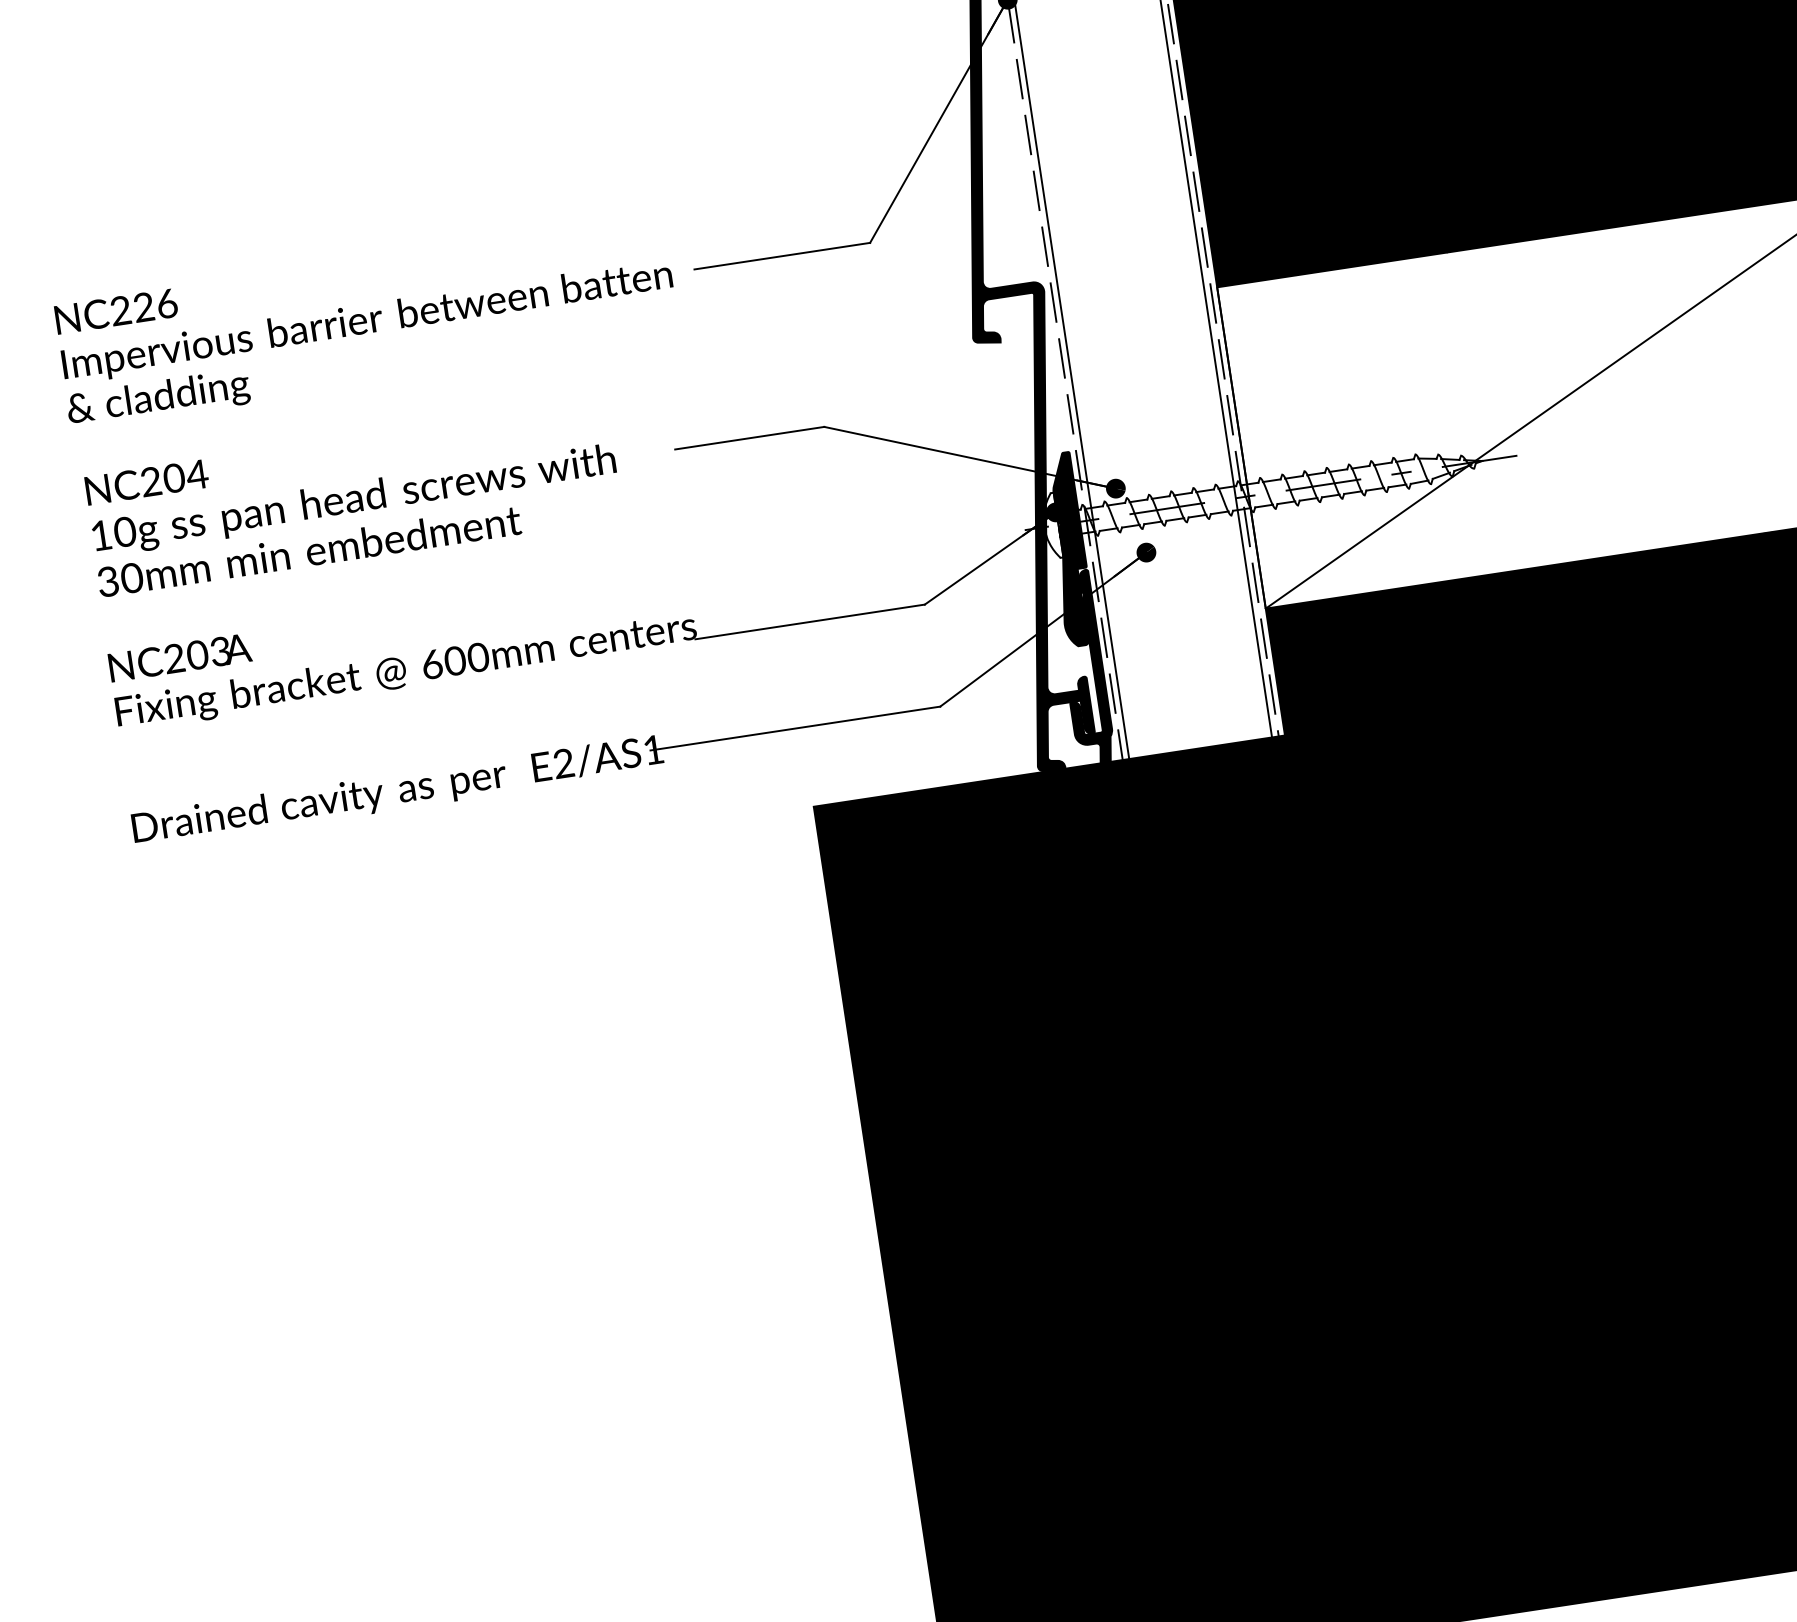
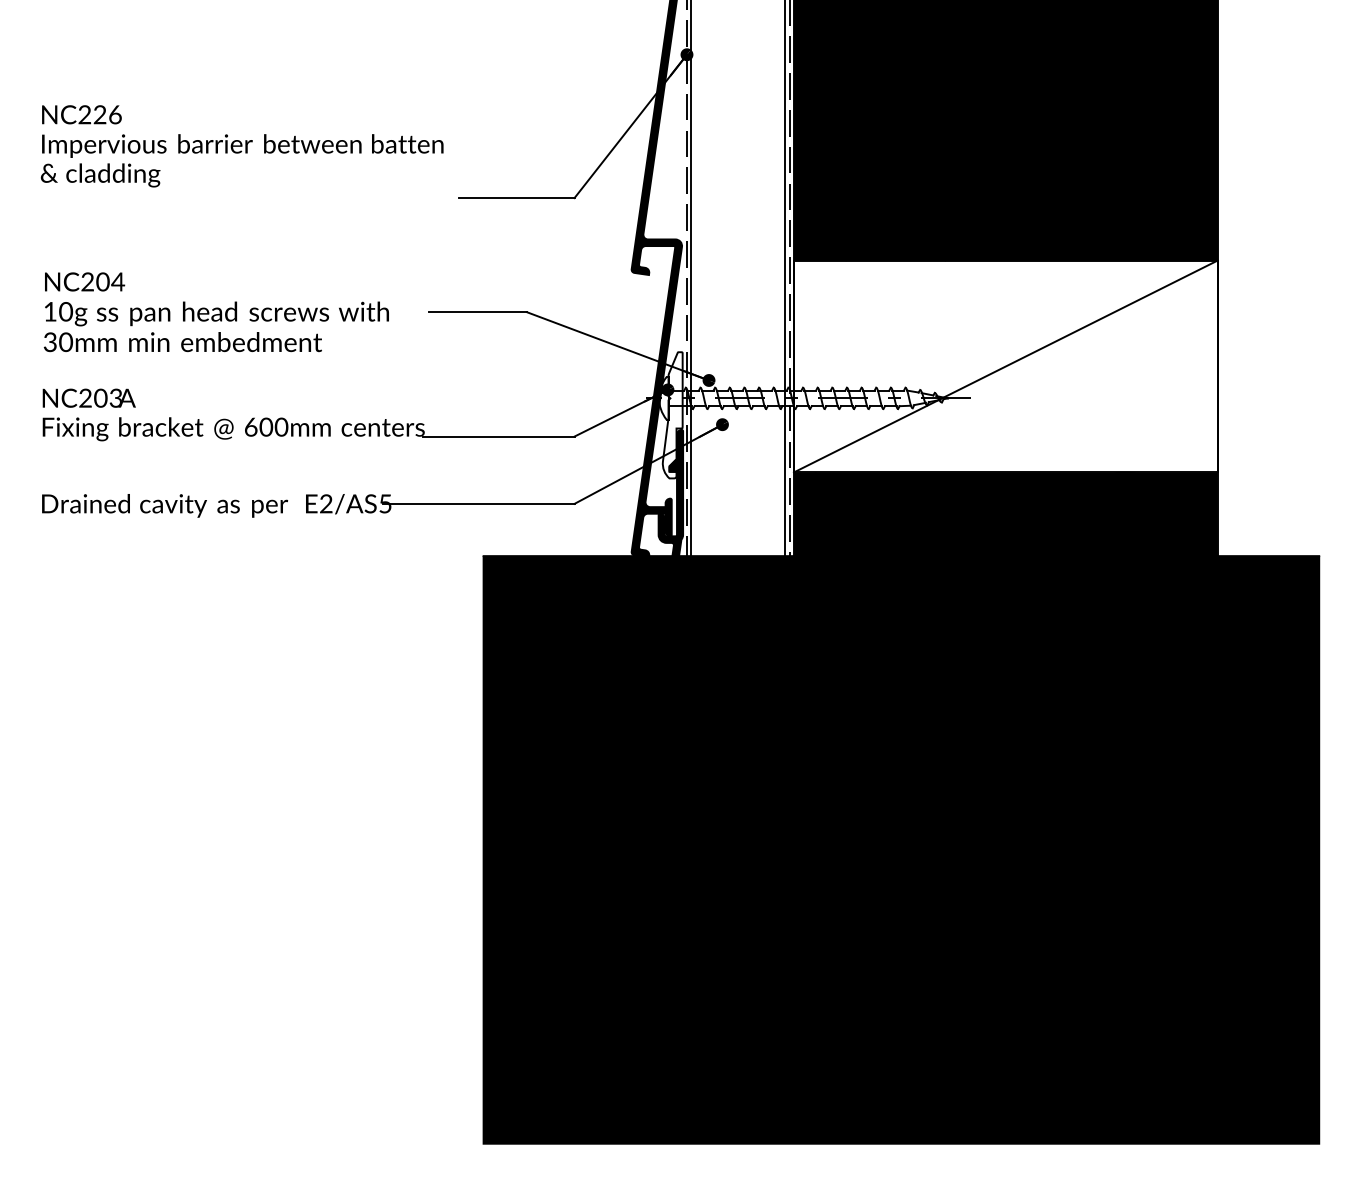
text: (365, 322) -> (241, 146), moved
fill: (1068, 550) -> (672, 415), removed
text: (653, 749) -> (385, 503), E2/AS1 -> E2/AS5

